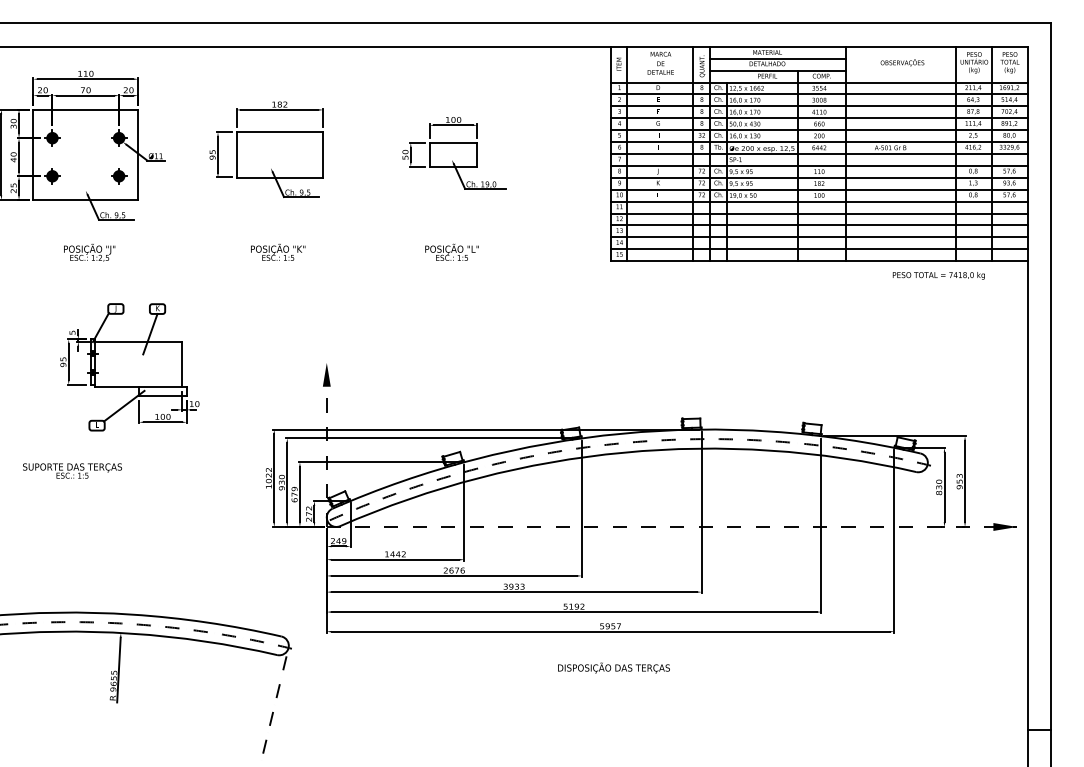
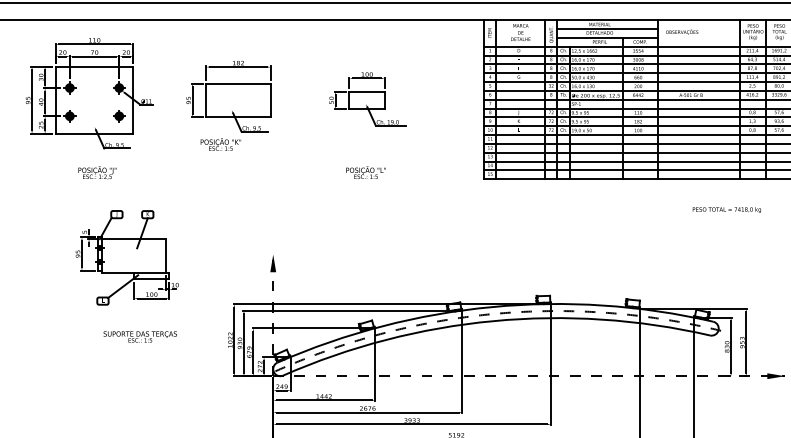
text: (902, 62) -> (682, 31), moved
text: (278, 251) -> (221, 143), moved
text: (938, 275) -> (726, 209), moved
text: (72, 470) -> (140, 336), moved

